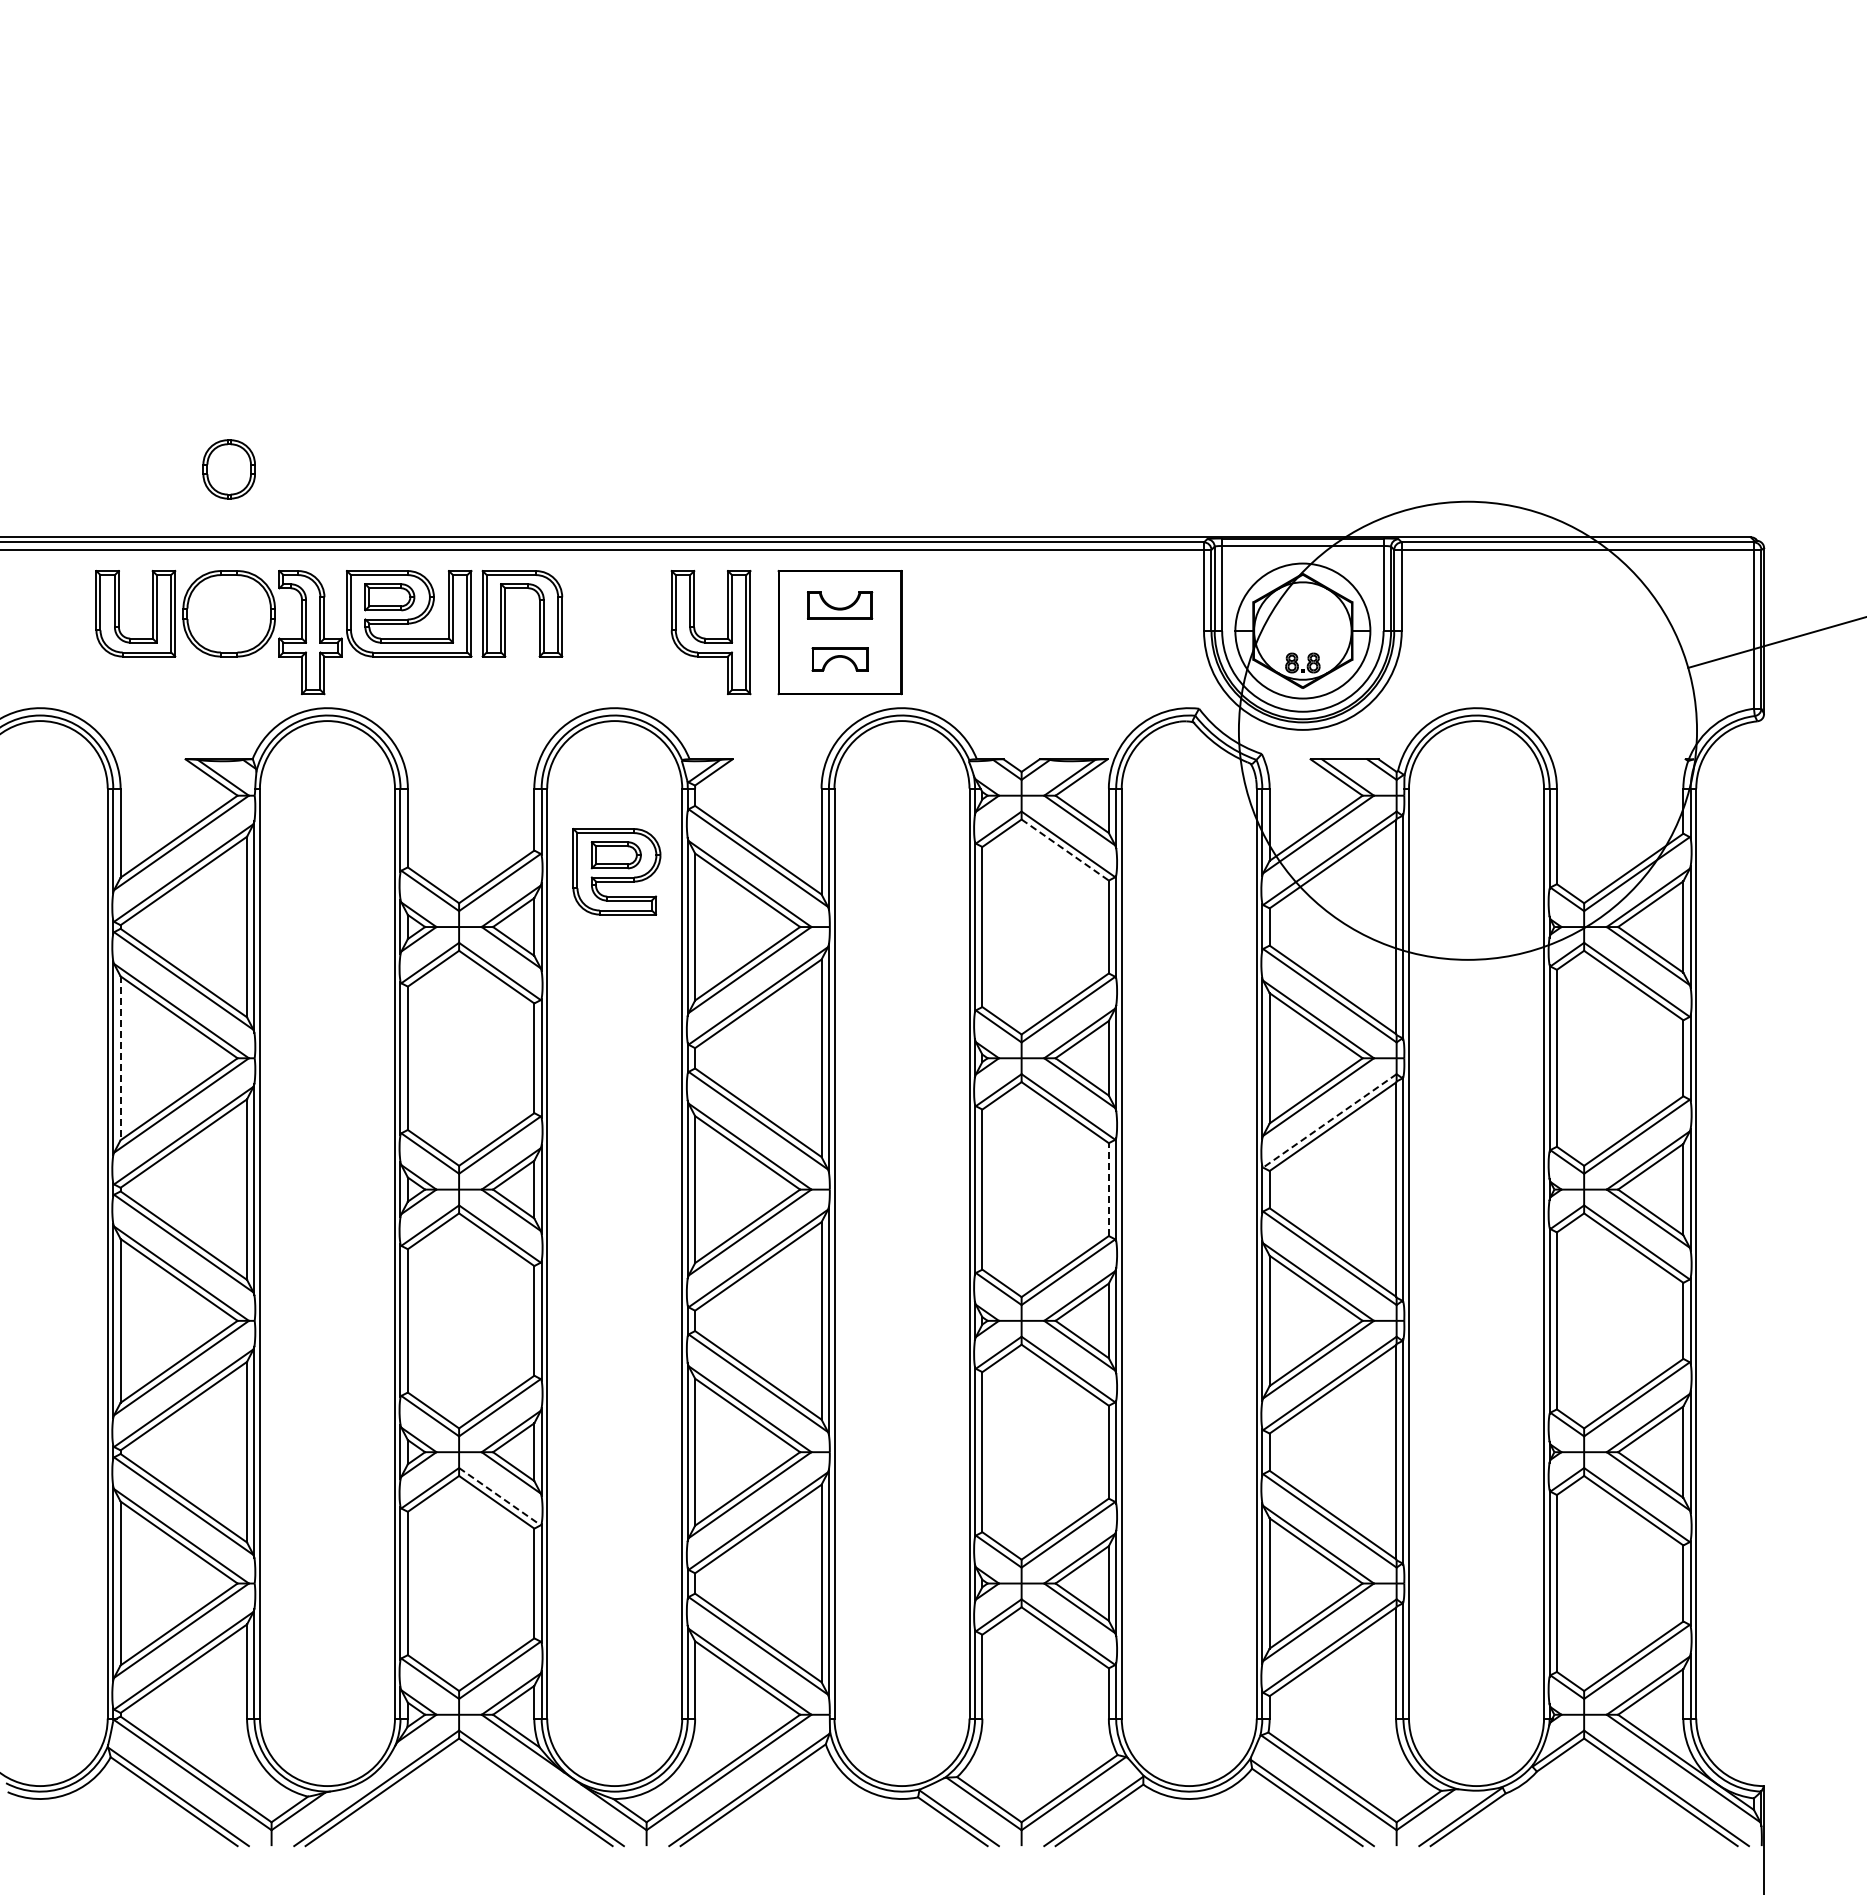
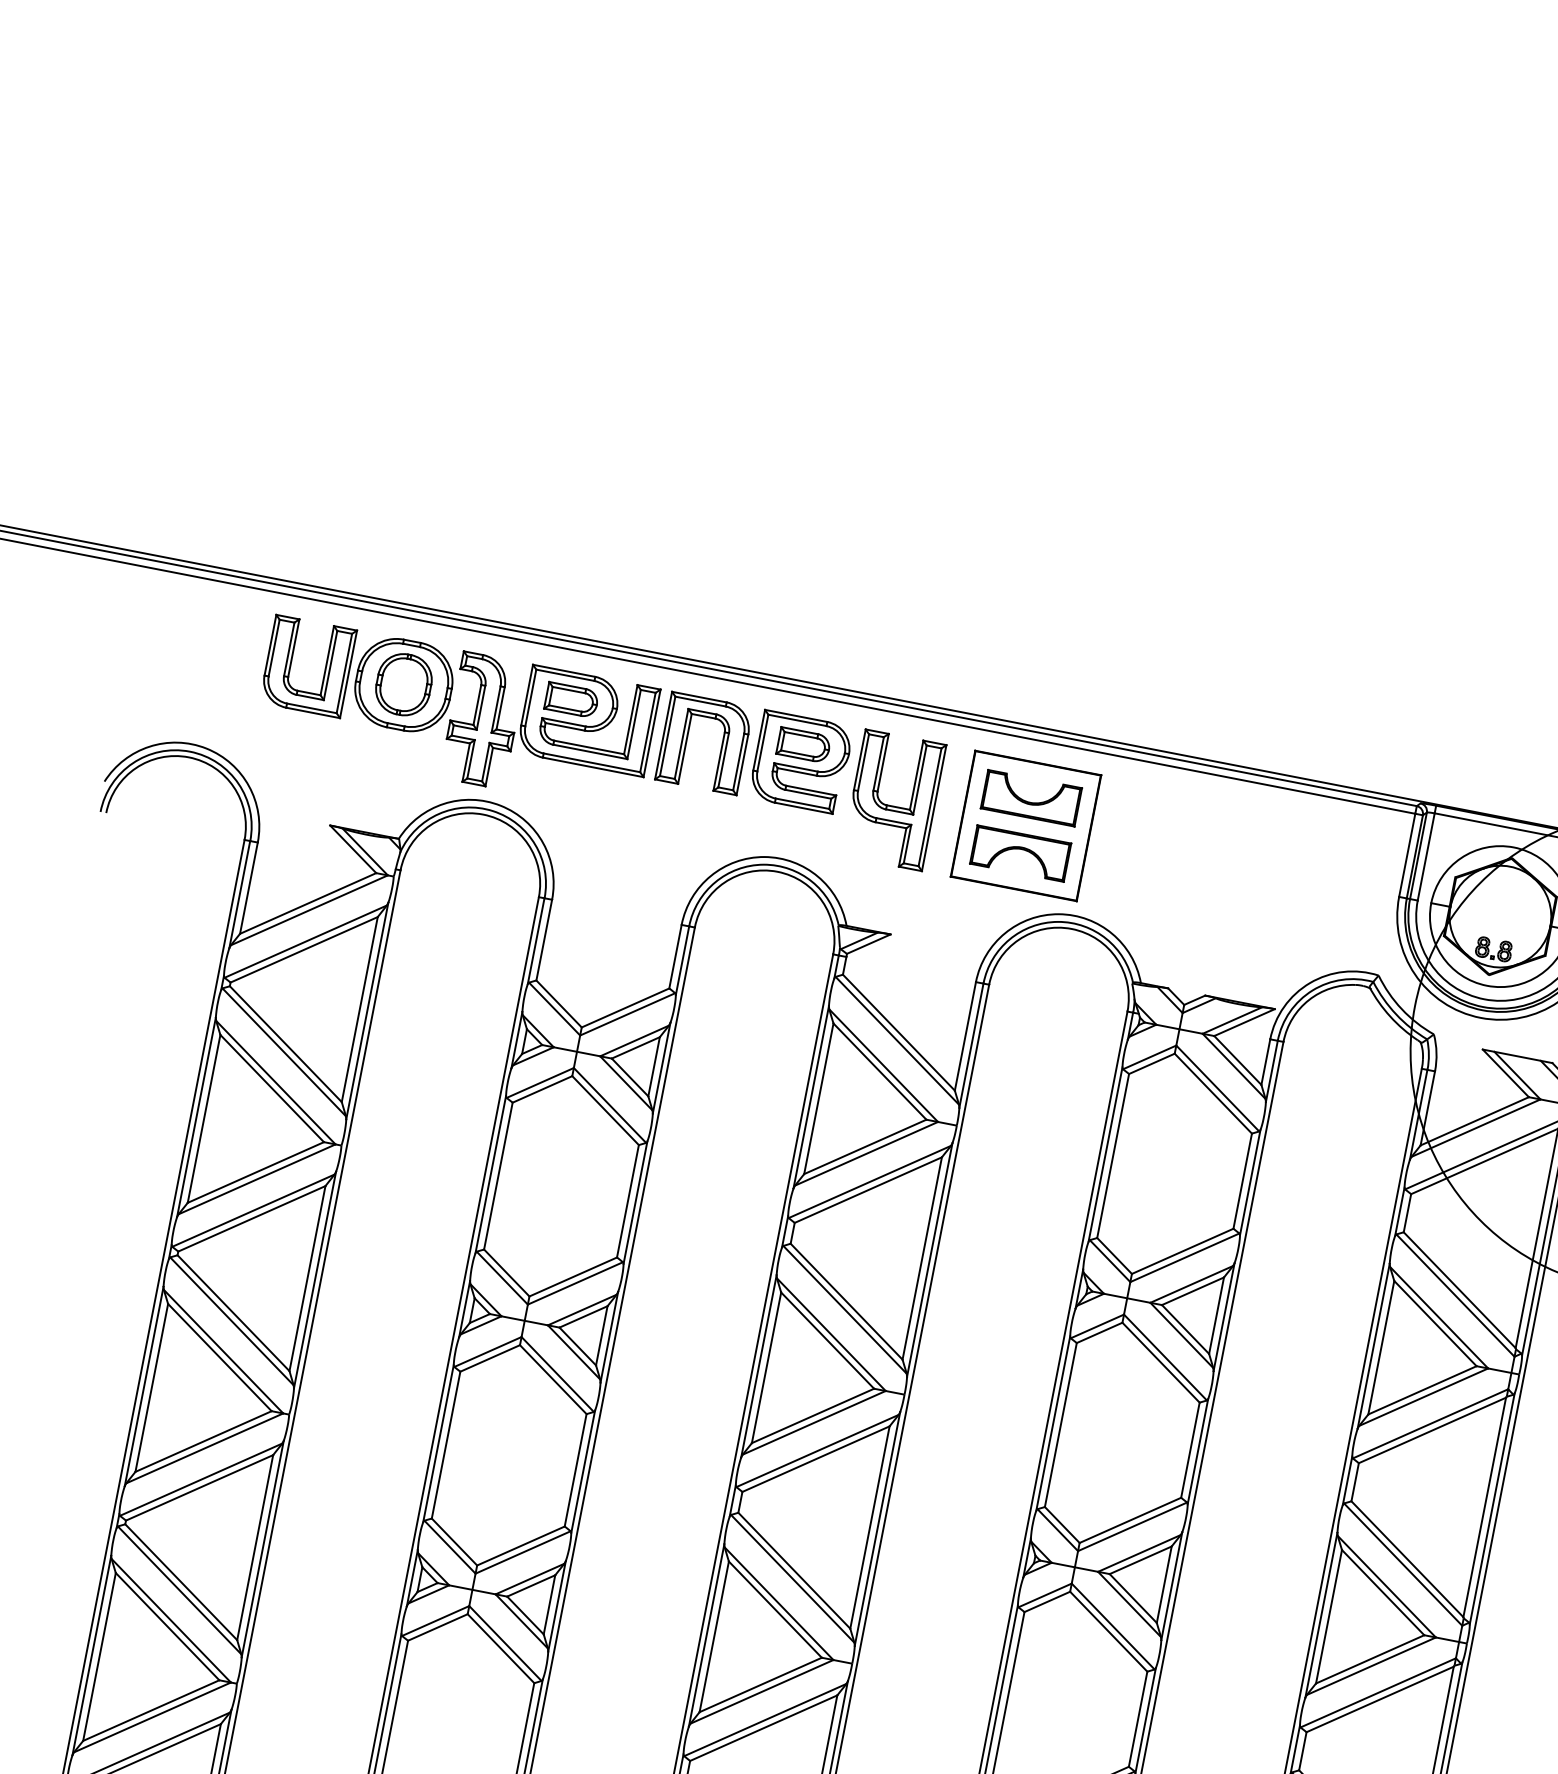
part: (228, 469) -> (403, 684), moved
part: (839, 605) -> (1030, 798), size x1.43
part: (839, 659) -> (1020, 853), size x1.67
line: (1065, 850) -> (1213, 1094), dashed -> solid
part: (616, 871) -> (800, 761), moved
line: (120, 1058) -> (203, 1119), dashed -> solid
line: (1329, 1121) -> (1430, 1424), dashed -> solid
line: (1108, 1189) -> (1190, 1450), dashed -> solid
line: (499, 1496) -> (505, 1643), dashed -> solid

